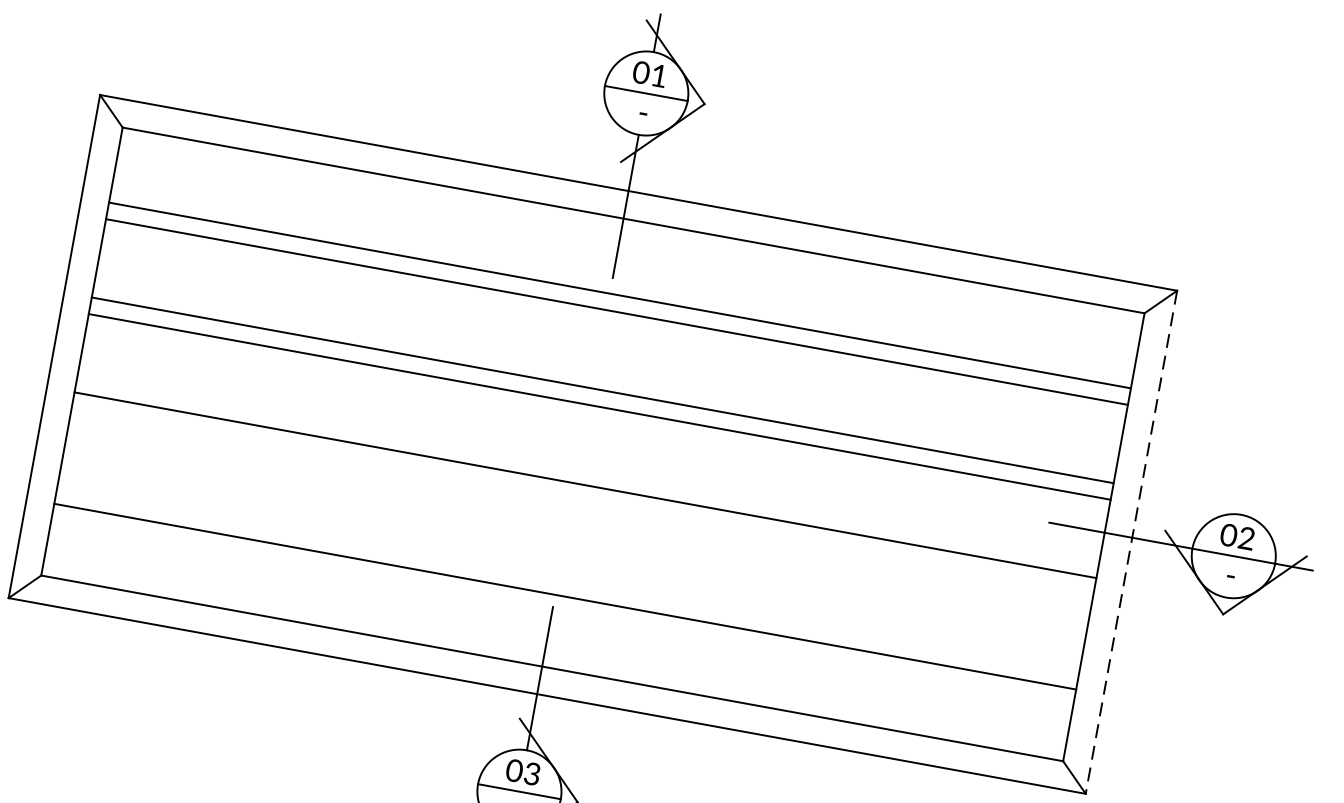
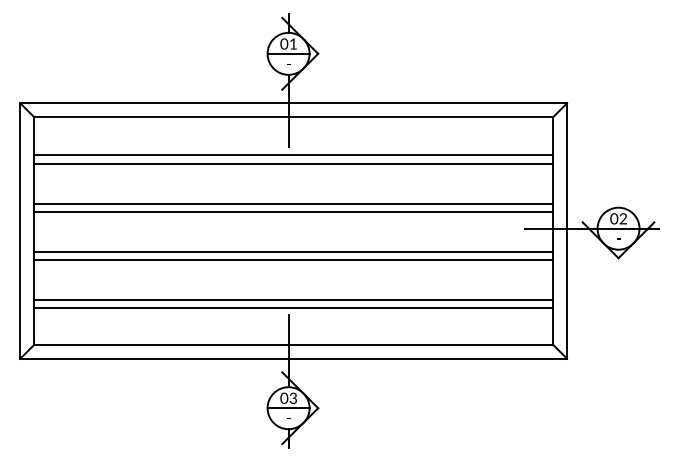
line: (581, 502) -> (293, 260), added
line: (1132, 543) -> (567, 231), dashed -> solid
line: (568, 579) -> (293, 299), added

